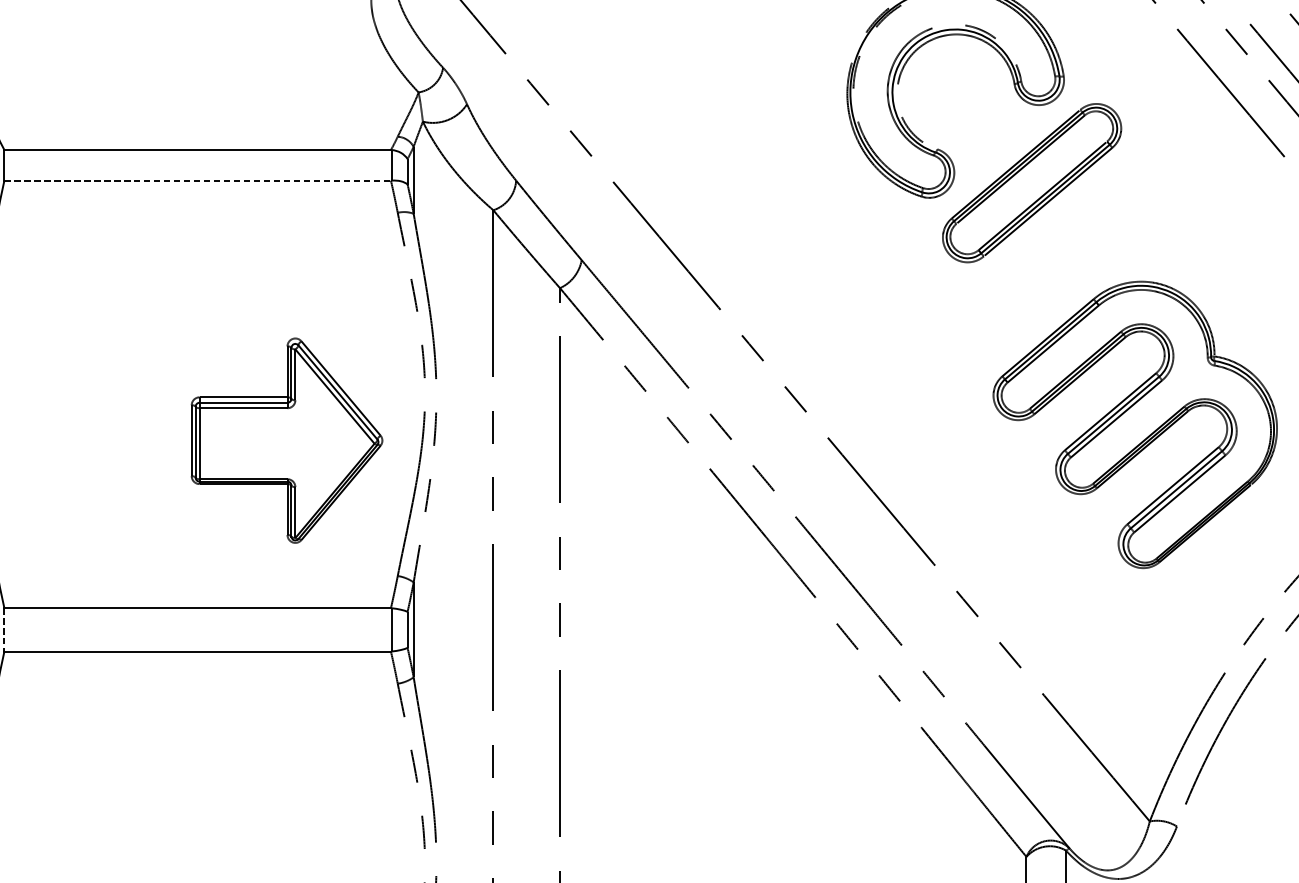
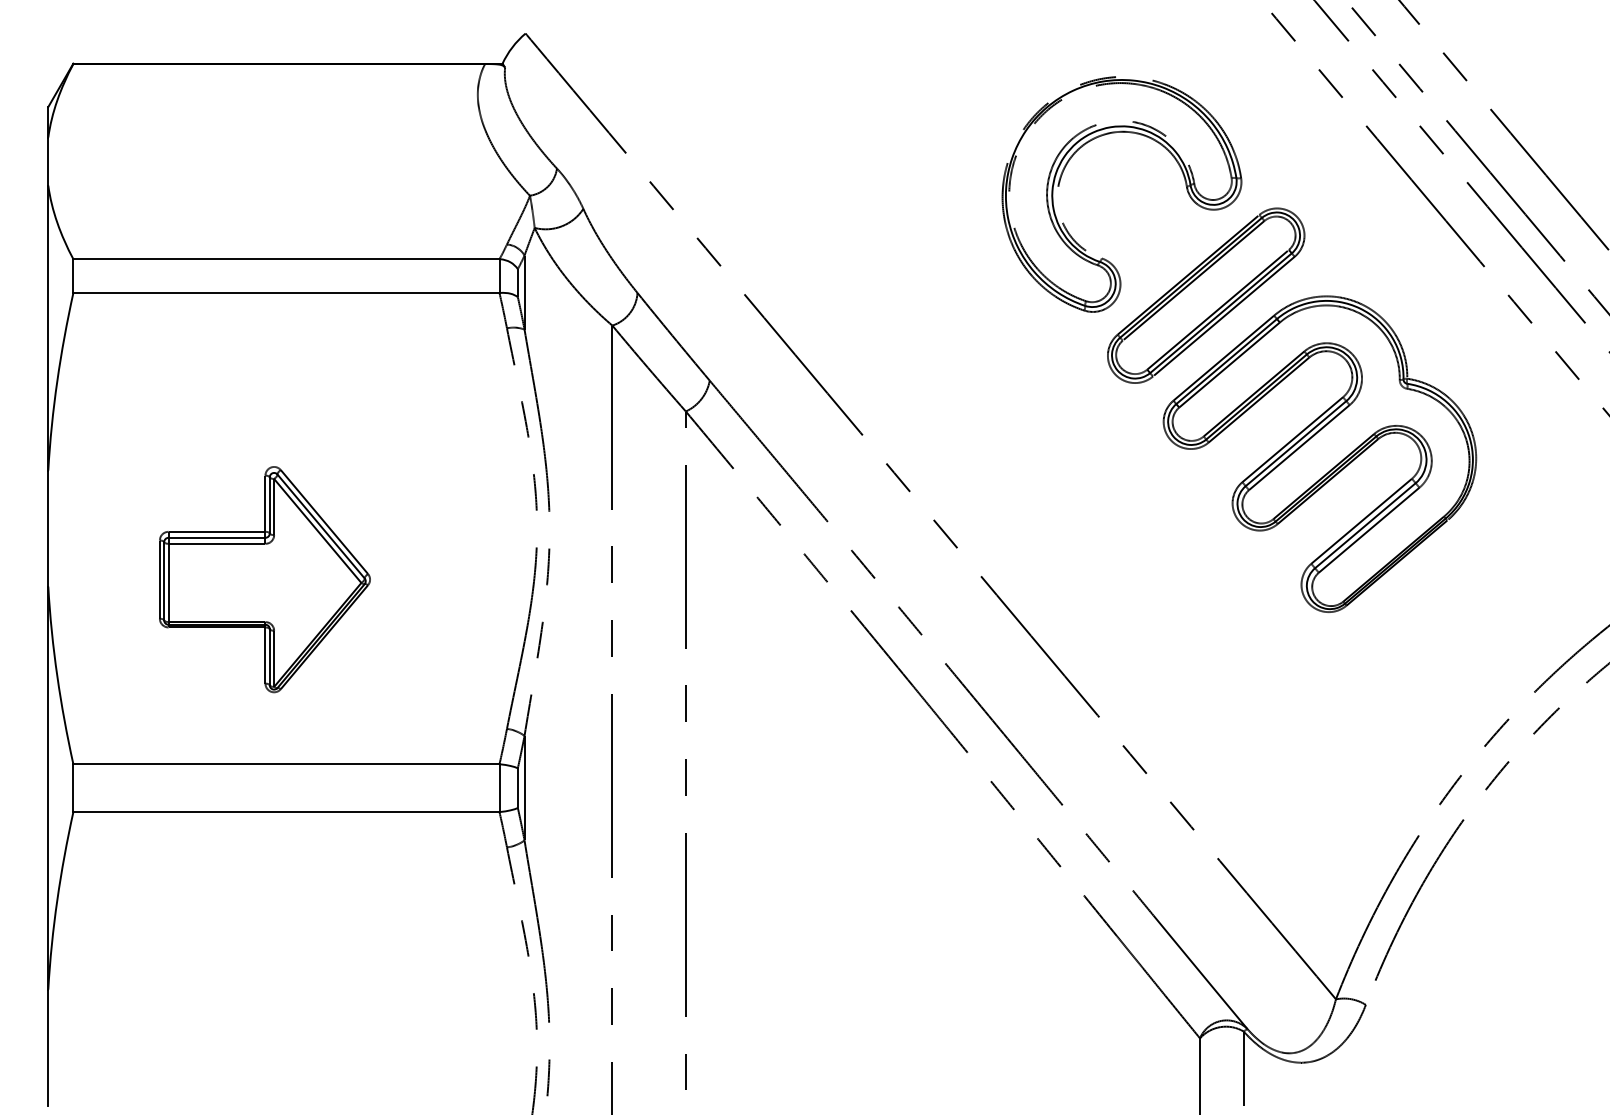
line: (197, 181) -> (286, 293), dashed -> solid
part: (1134, 424) -> (1319, 453), moved
part: (286, 440) -> (264, 579), moved
line: (4, 630) -> (73, 788), dashed -> solid

